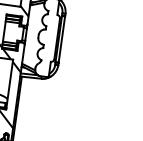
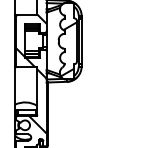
hatch: (47, 46) -> (68, 49), added

